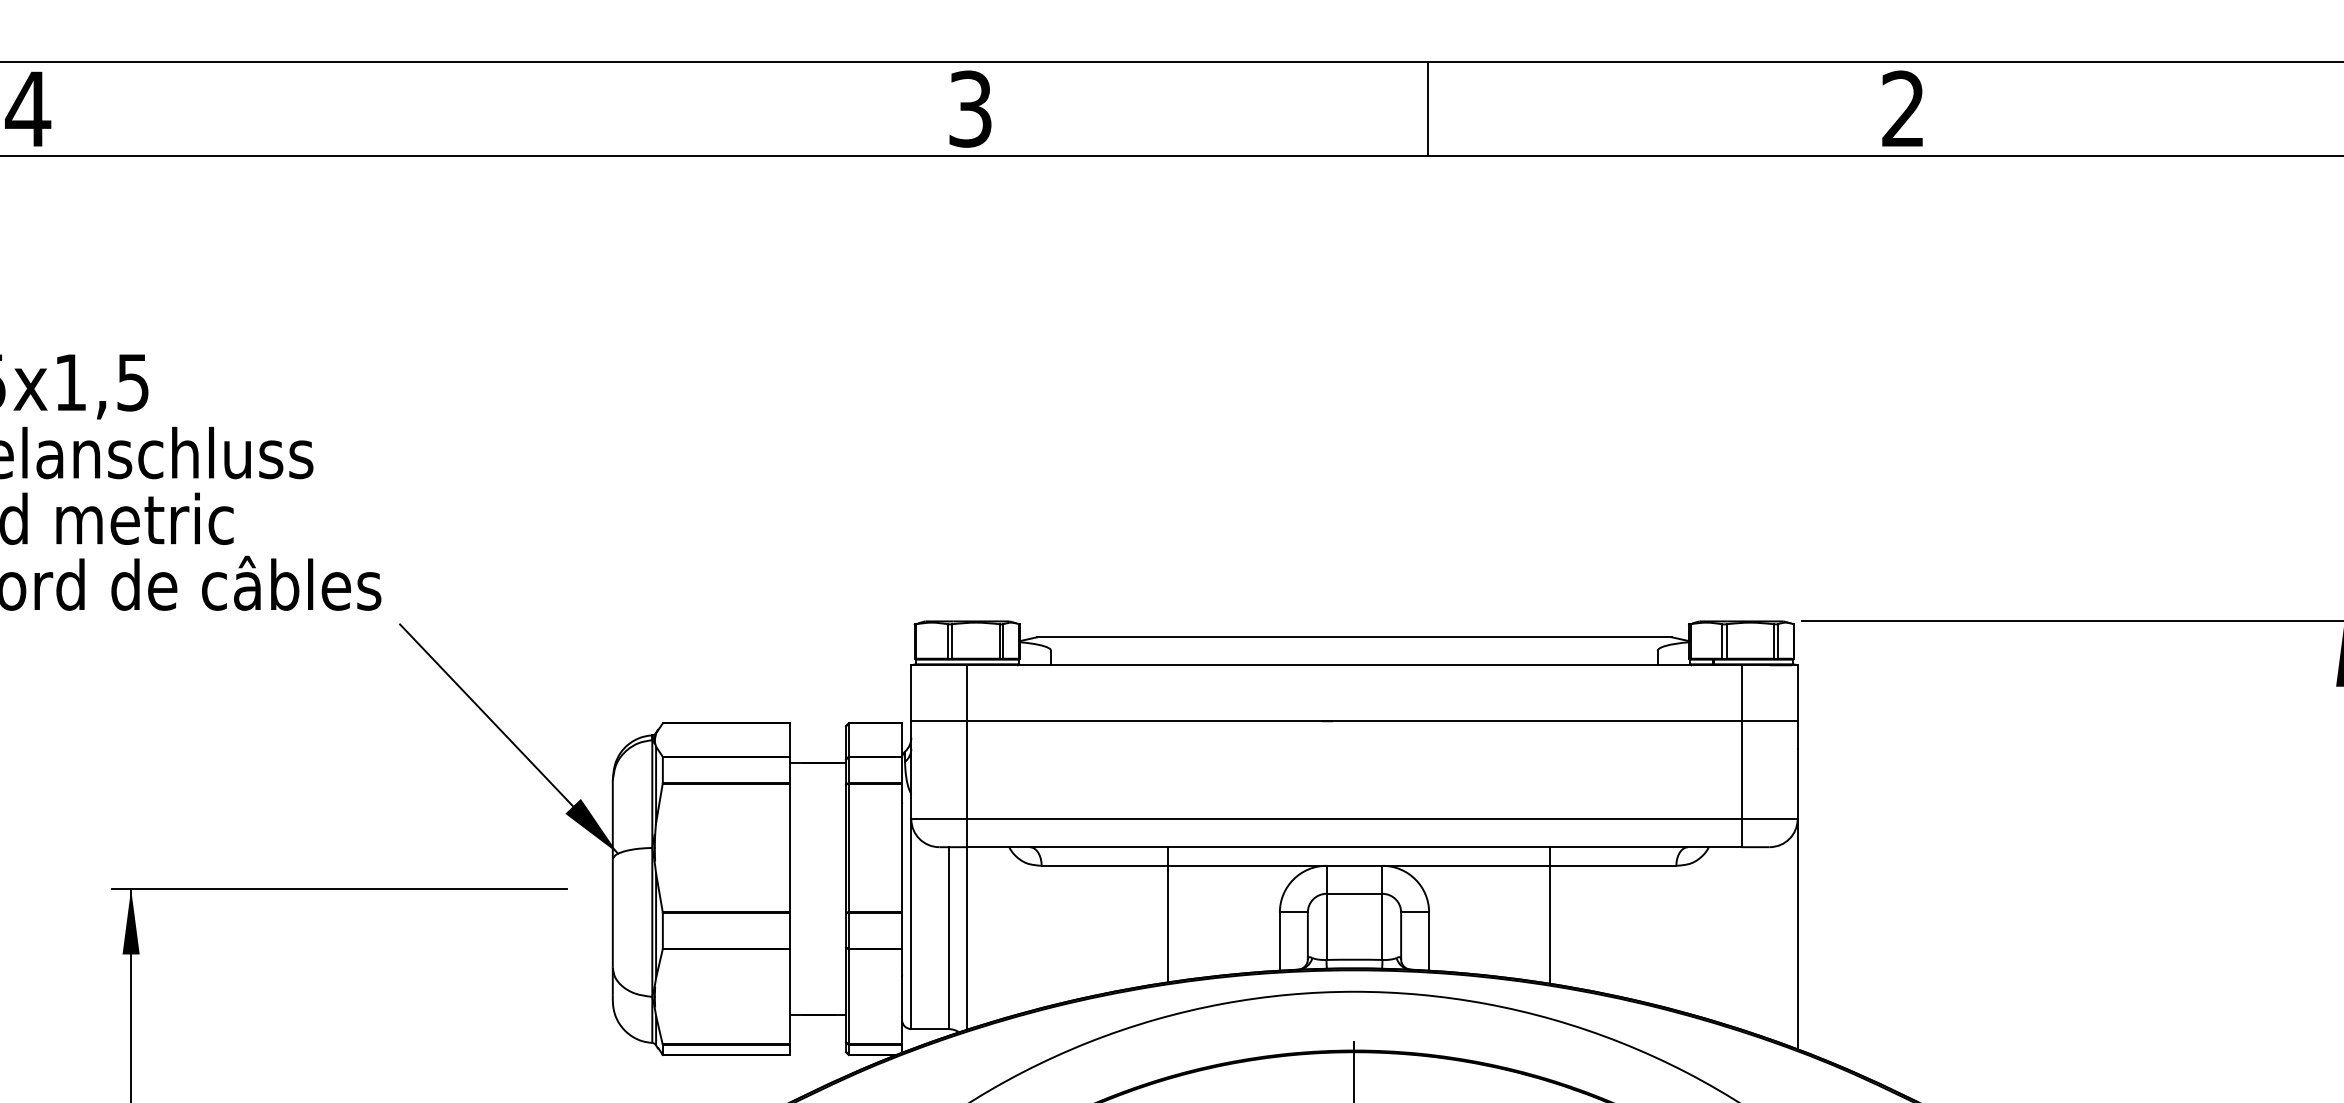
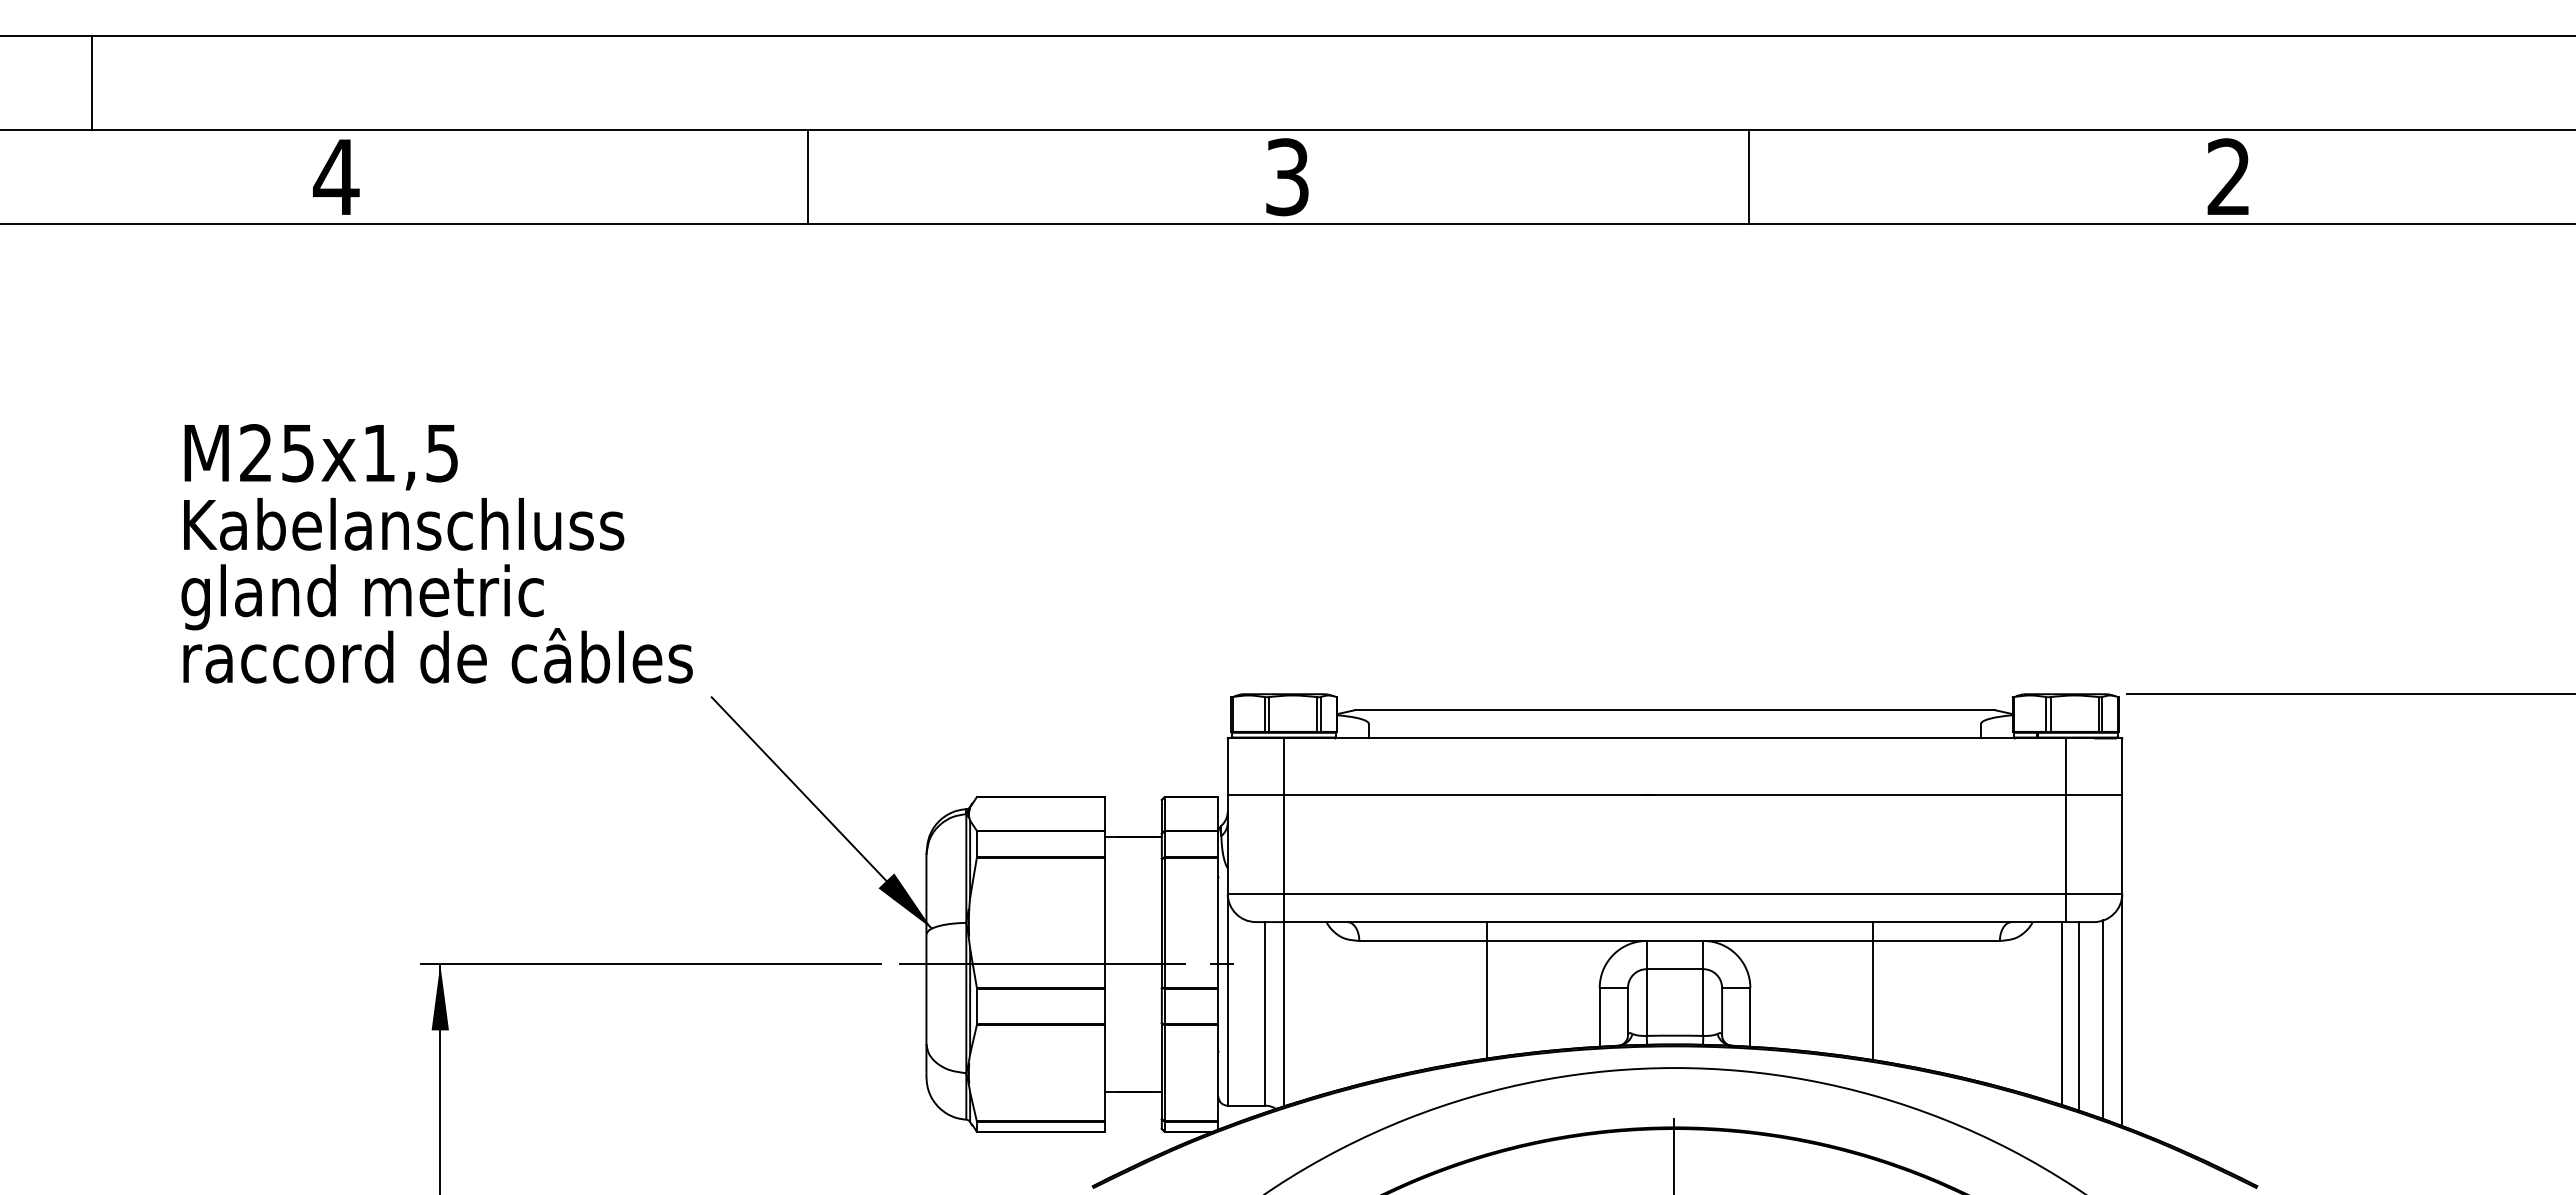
line: (494, 108) -> (807, 176), added
line: (756, 889) -> (1071, 964), added
line: (1737, 937) -> (2061, 1013), added
line: (1755, 940) -> (2079, 1016), added
line: (1779, 943) -> (2103, 1019), added

